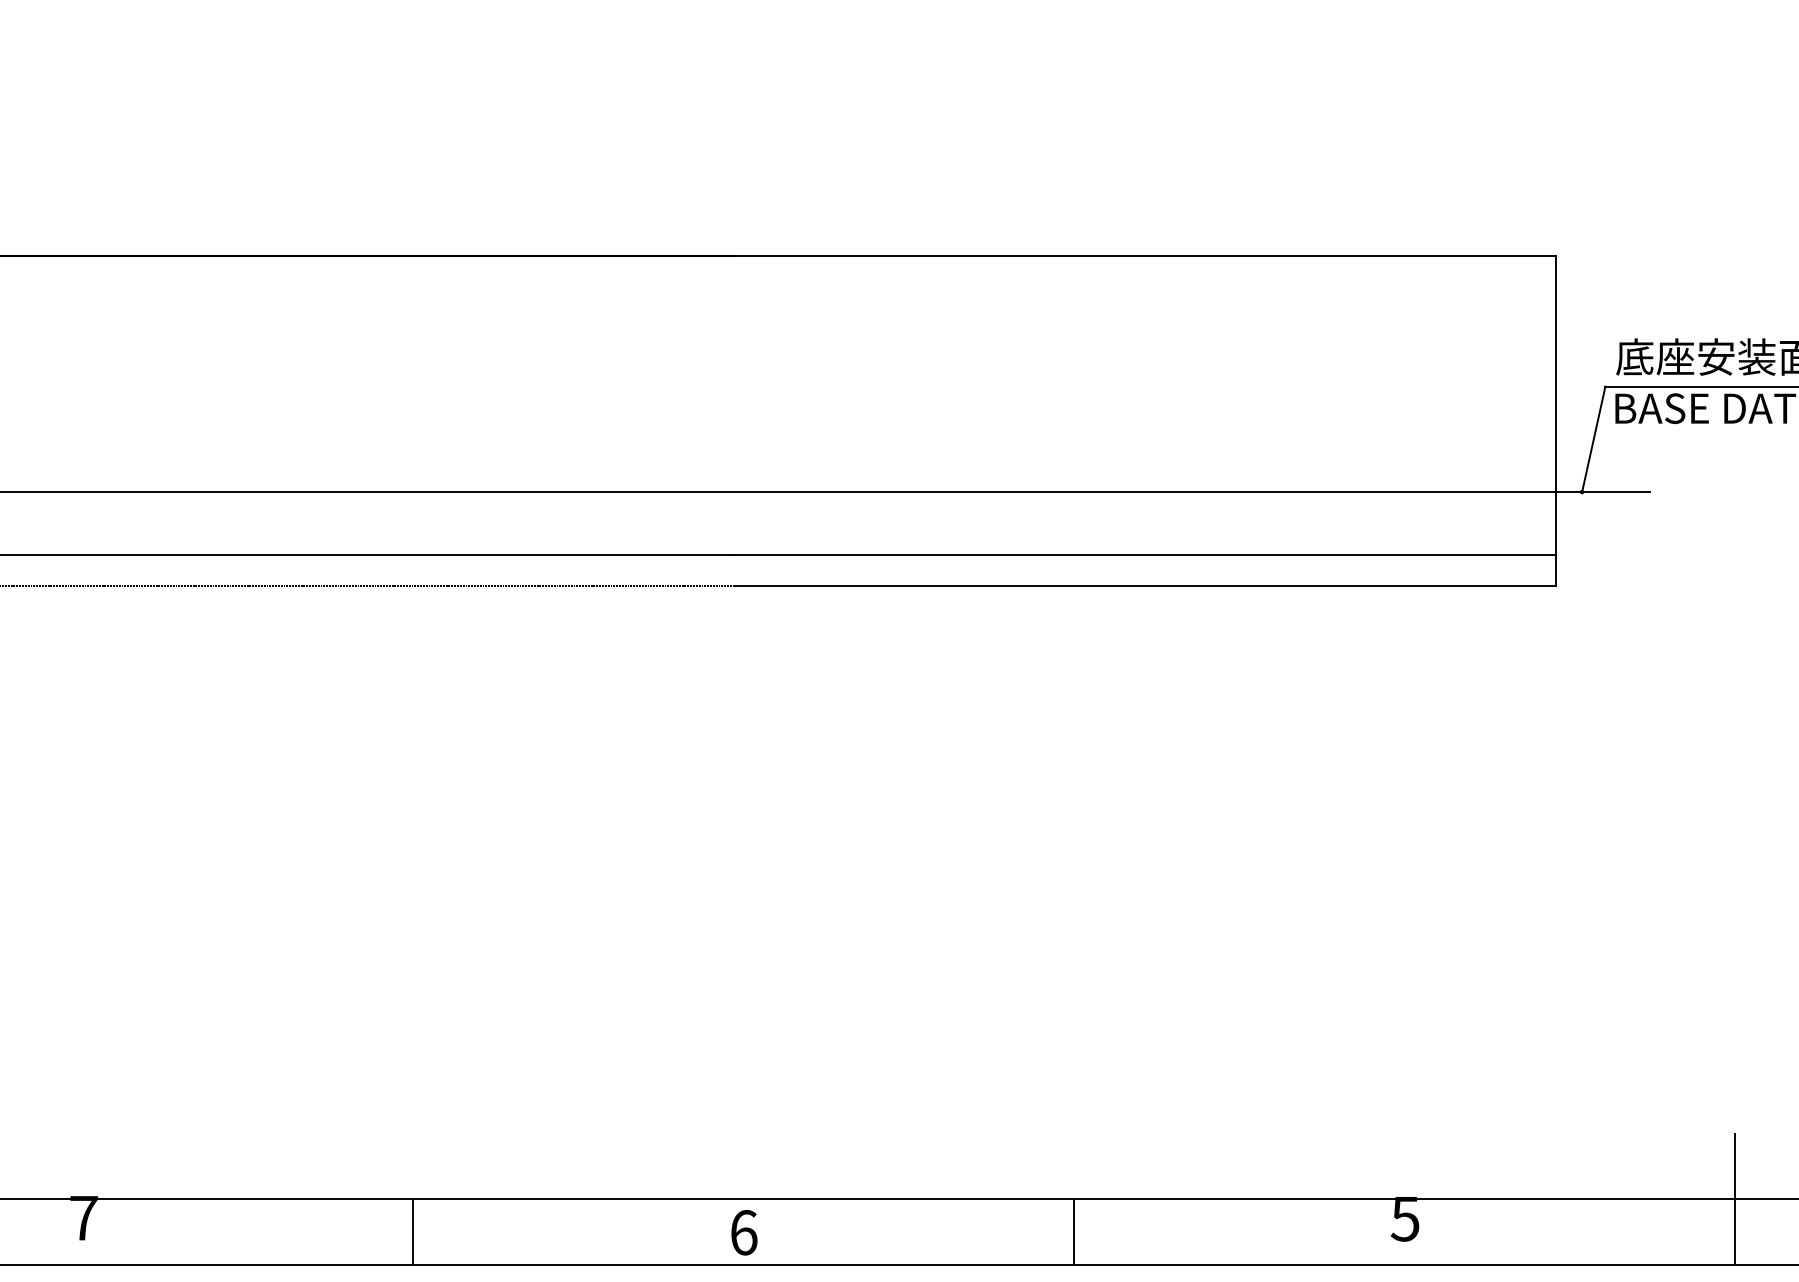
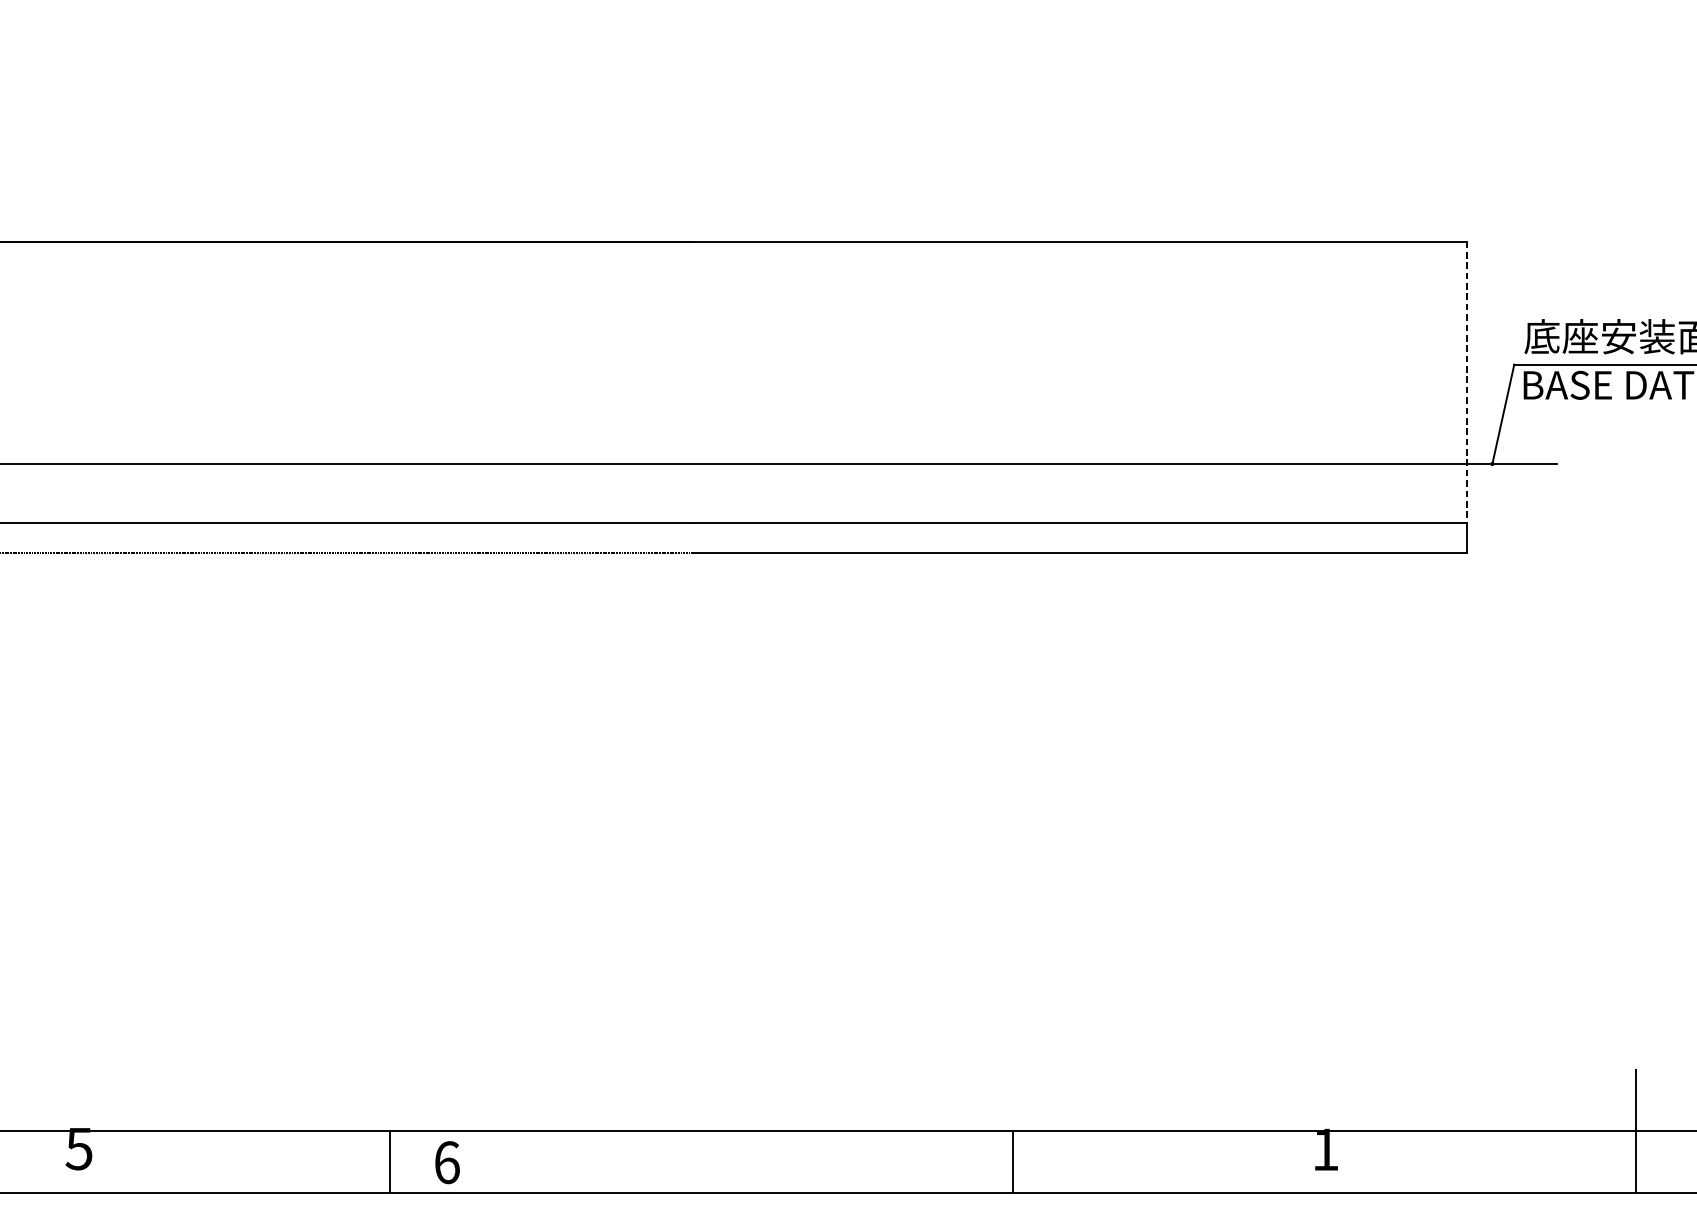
line: (1555, 406) -> (1467, 383), solid -> dashed
text: (83, 1218) -> (78, 1149), 7 -> 5
text: (1405, 1219) -> (1325, 1150), 5 -> 1
text: (744, 1232) -> (447, 1162), moved

